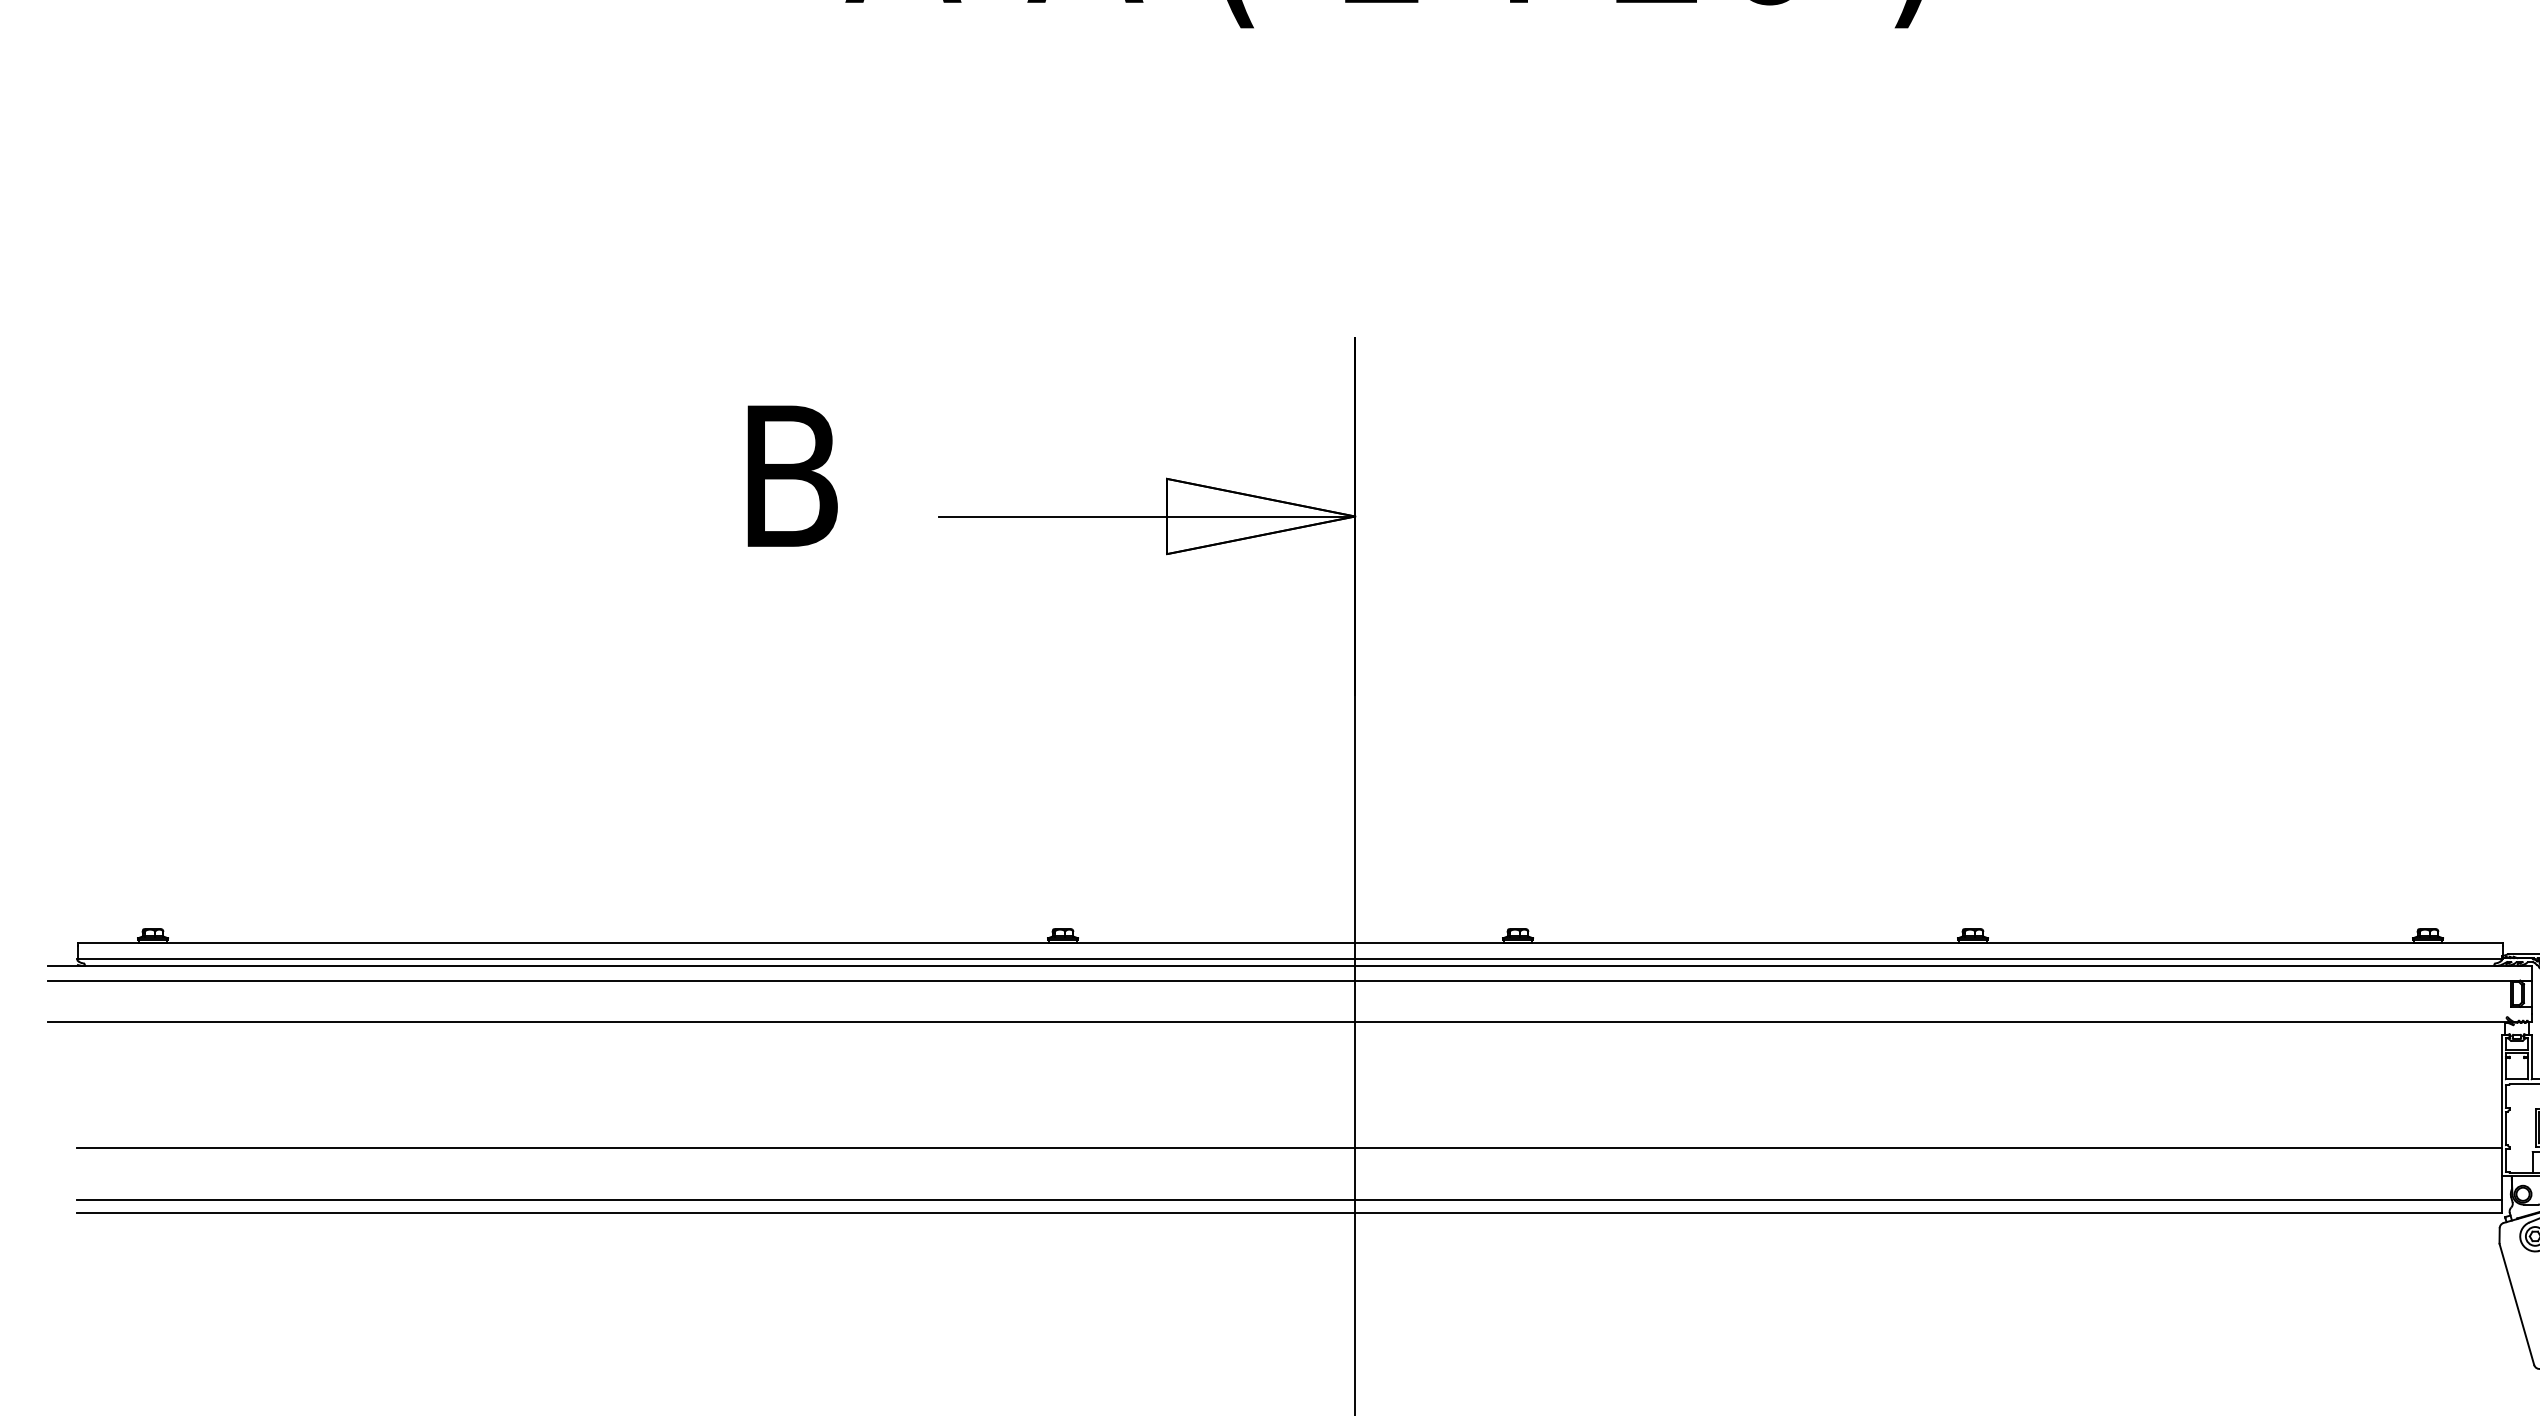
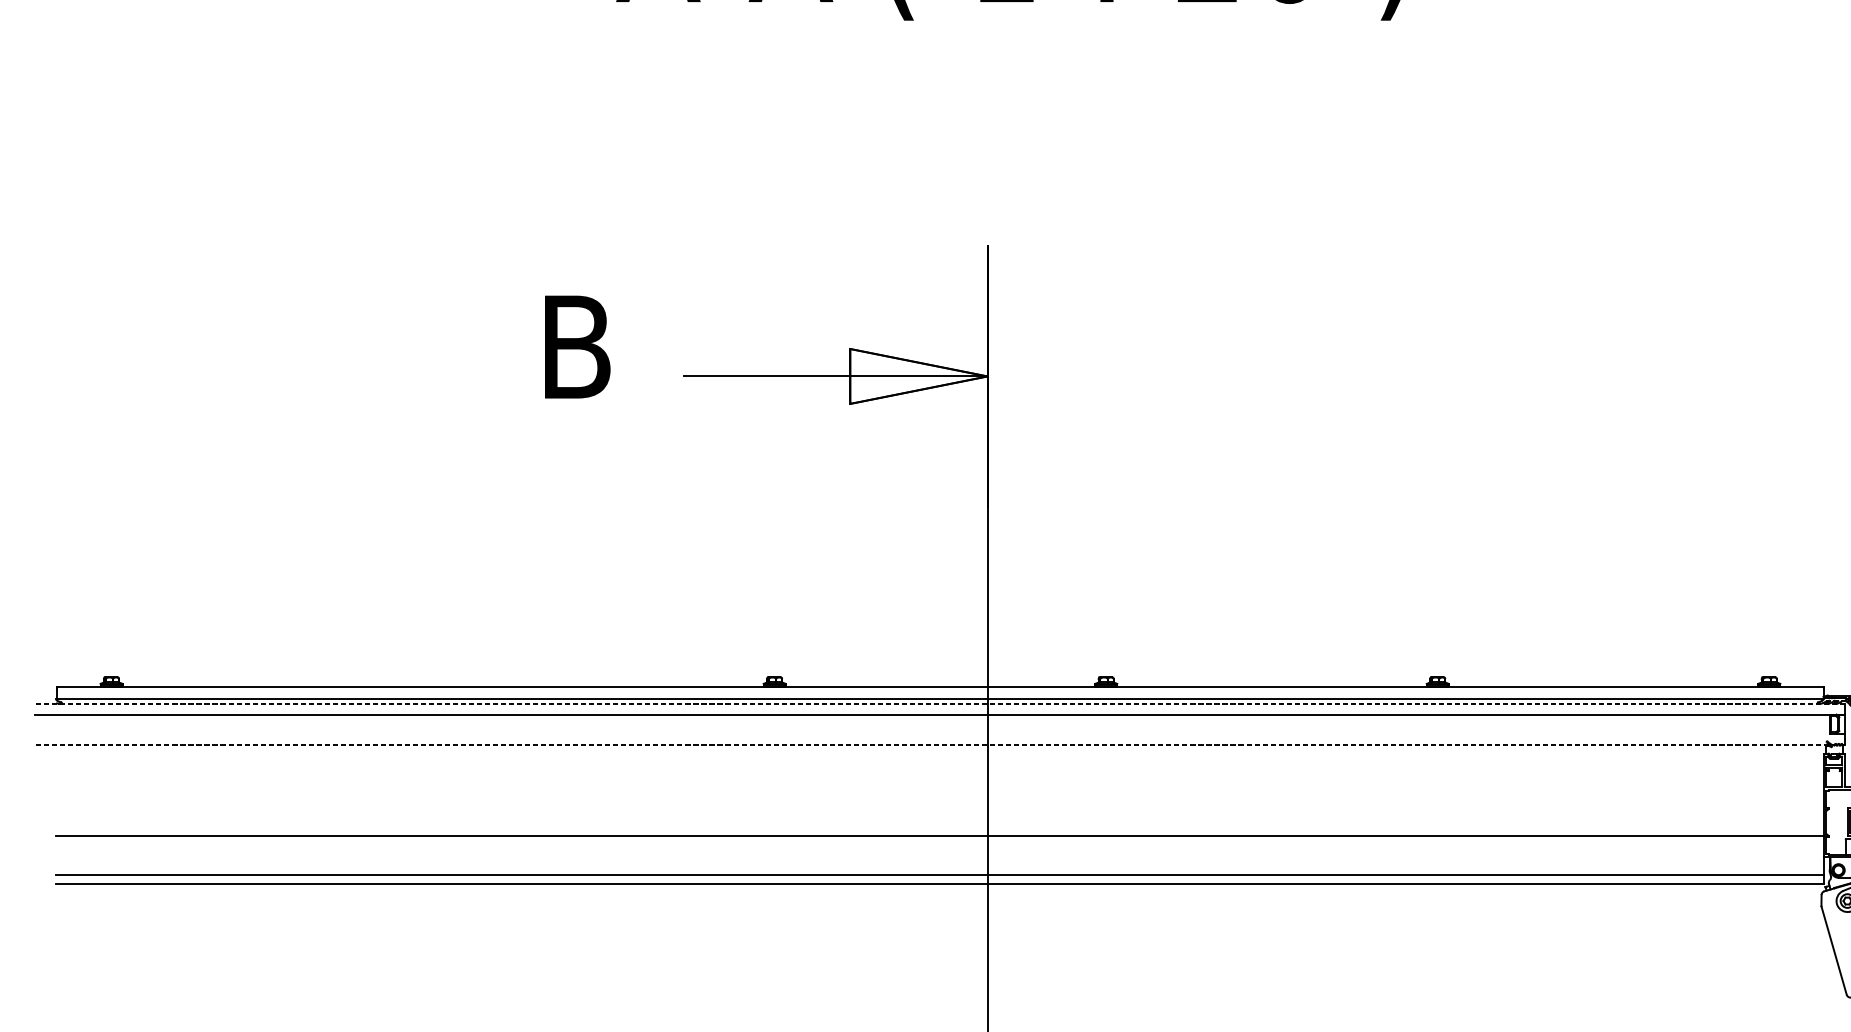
line: (1289, 965) -> (939, 703), solid -> dashed
line: (1289, 1021) -> (939, 744), solid -> dashed

